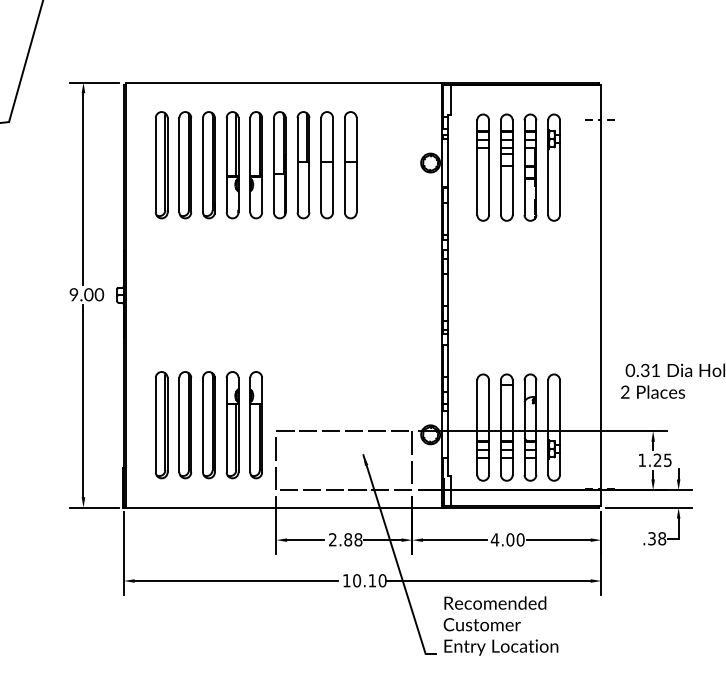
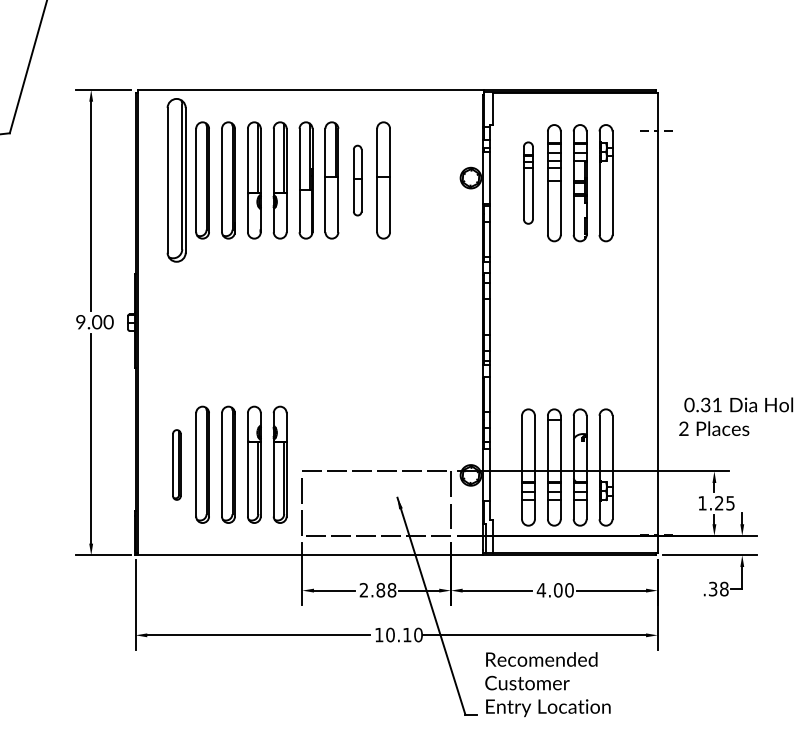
part: (161, 165) -> (176, 180), size x1.4
part: (326, 165) -> (357, 180), size x0.6
part: (482, 167) -> (527, 182), size x0.7
part: (161, 425) -> (176, 465), size x0.6

